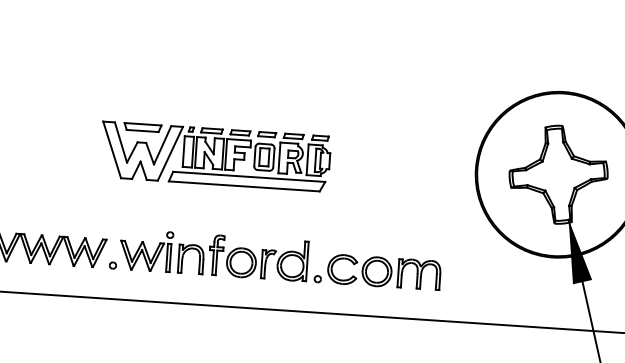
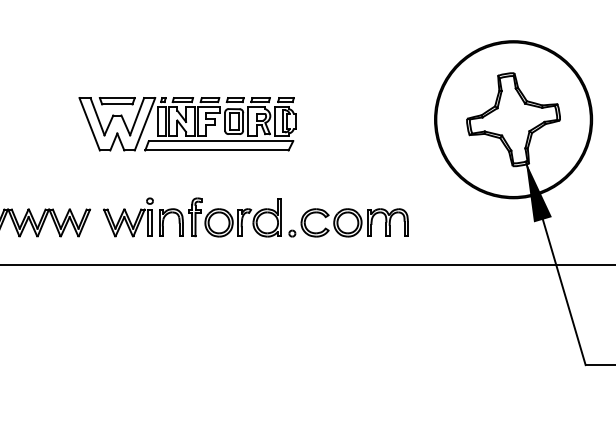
part: (112, 265) -> (97, 233), removed

